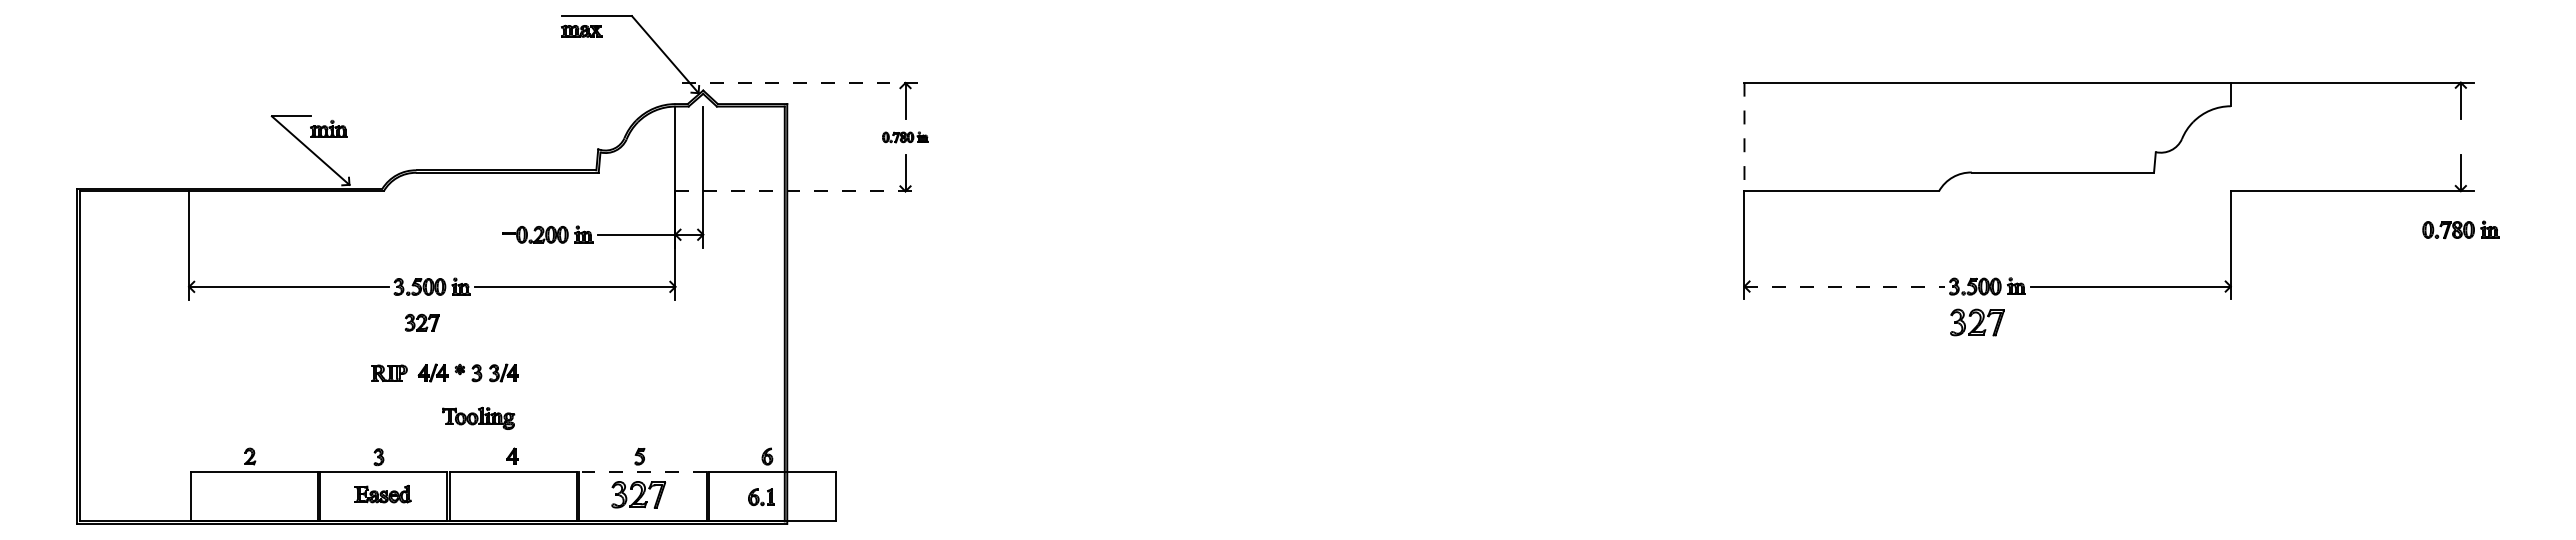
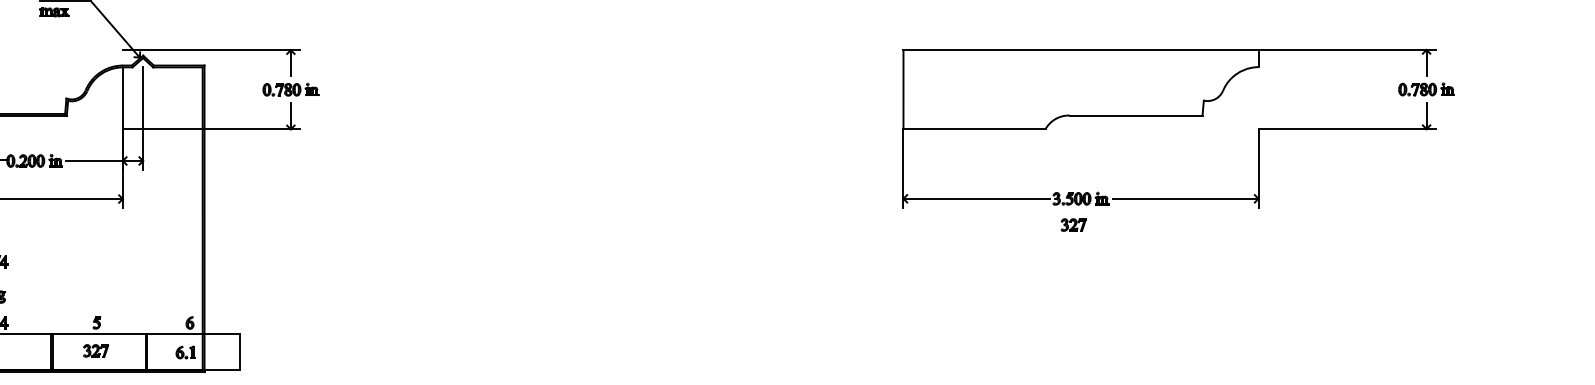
line: (796, 83) -> (211, 50), dashed -> solid
part: (905, 137) -> (290, 89), size x1.67
line: (1744, 137) -> (903, 89), dashed -> solid
line: (797, 191) -> (211, 129), dashed -> solid
part: (2460, 229) -> (1426, 89), moved
line: (1845, 286) -> (977, 198), dashed -> solid
part: (1977, 322) -> (1073, 225), size x0.62
line: (642, 472) -> (98, 334), dashed -> solid
part: (638, 494) -> (95, 350), size x0.62

